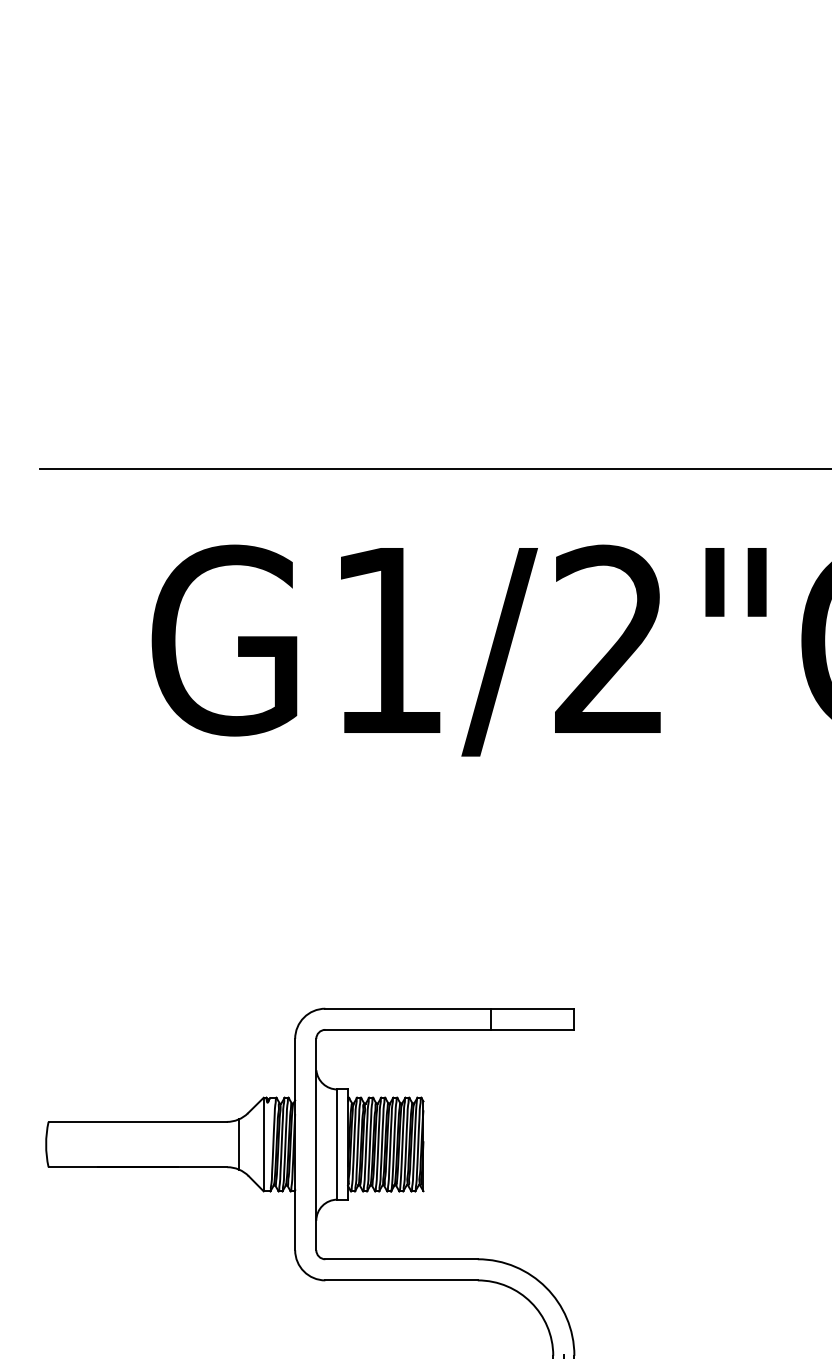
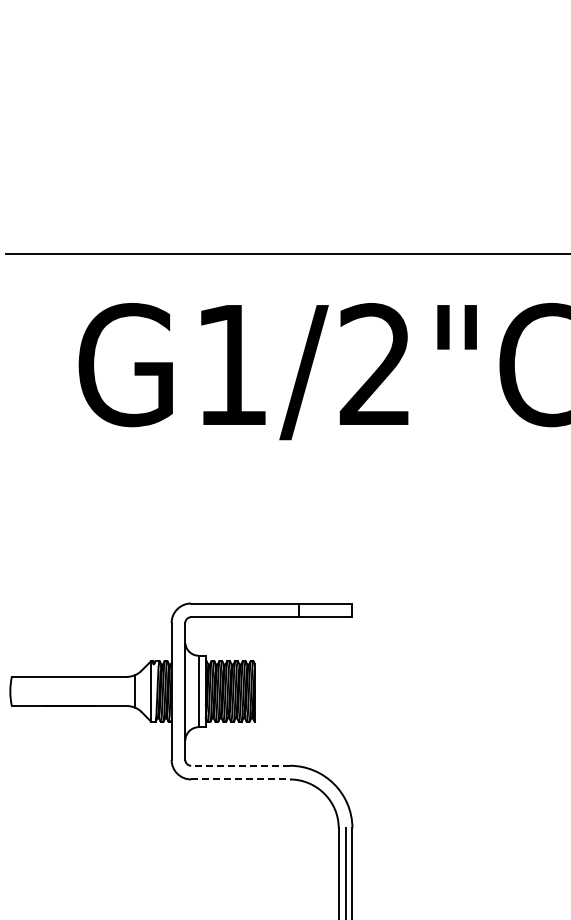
line: (401, 1258) -> (240, 765), solid -> dashed
line: (403, 1280) -> (241, 779), solid -> dashed

